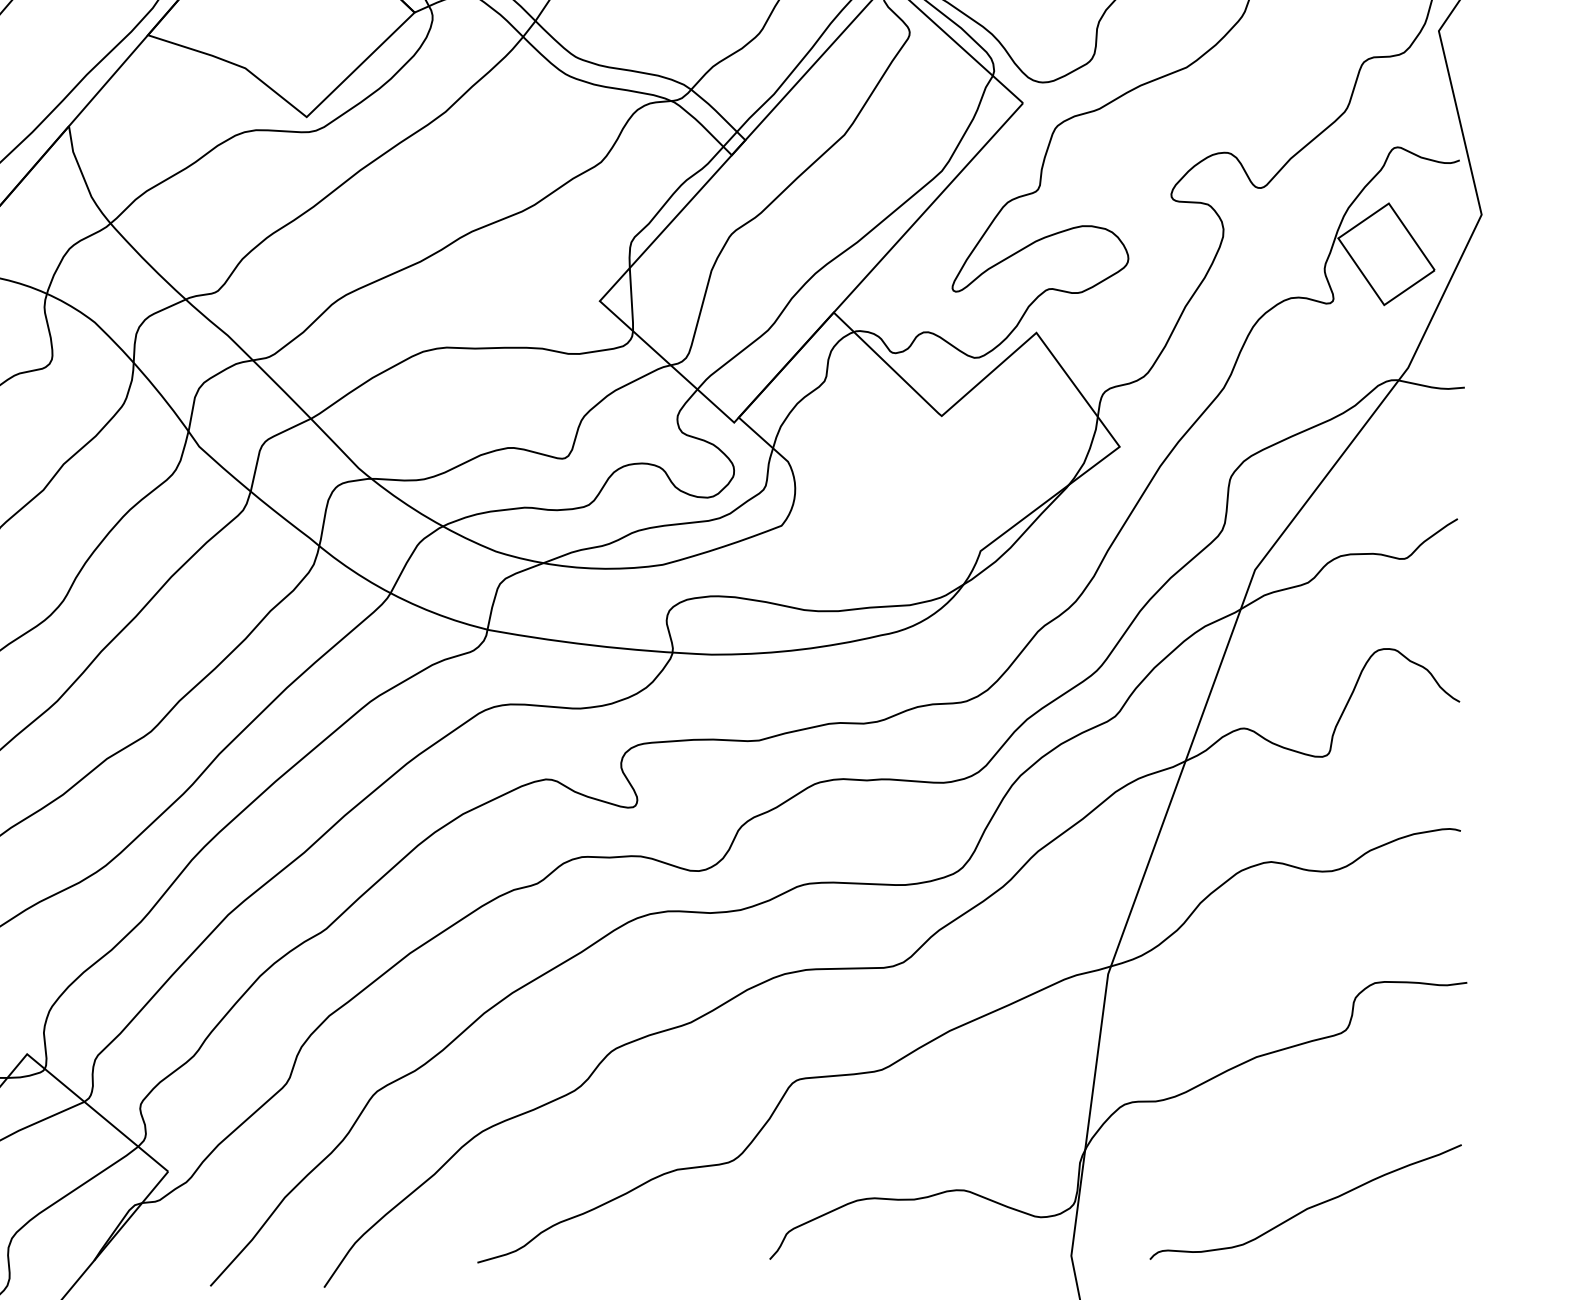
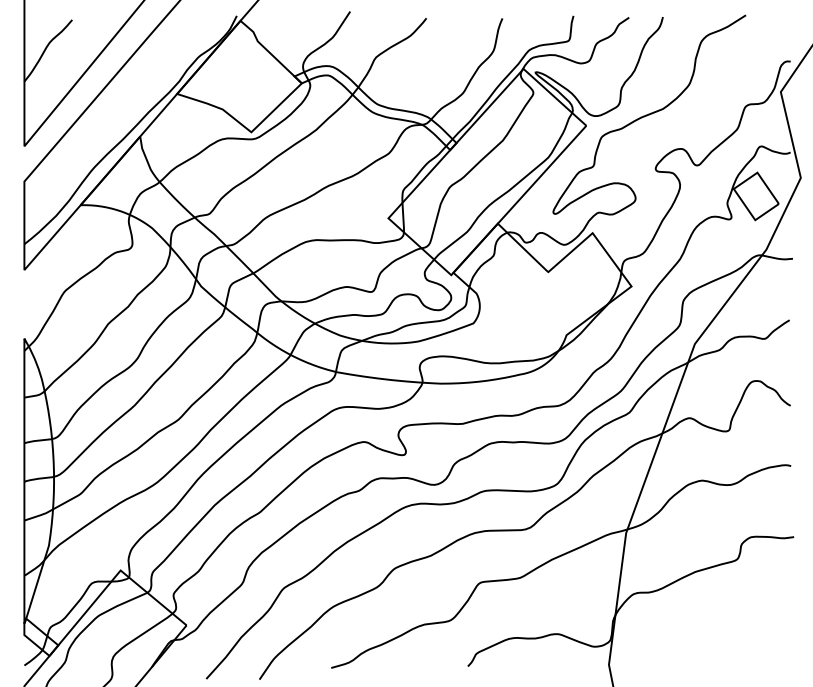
curve: (1307, 1206) -> (719, 641), removed

